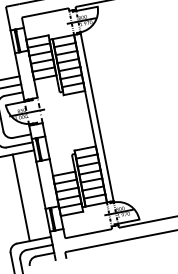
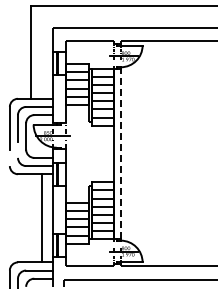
line: (96, 116) -> (120, 153), solid -> dashed
line: (20, 198) -> (41, 218), moved

